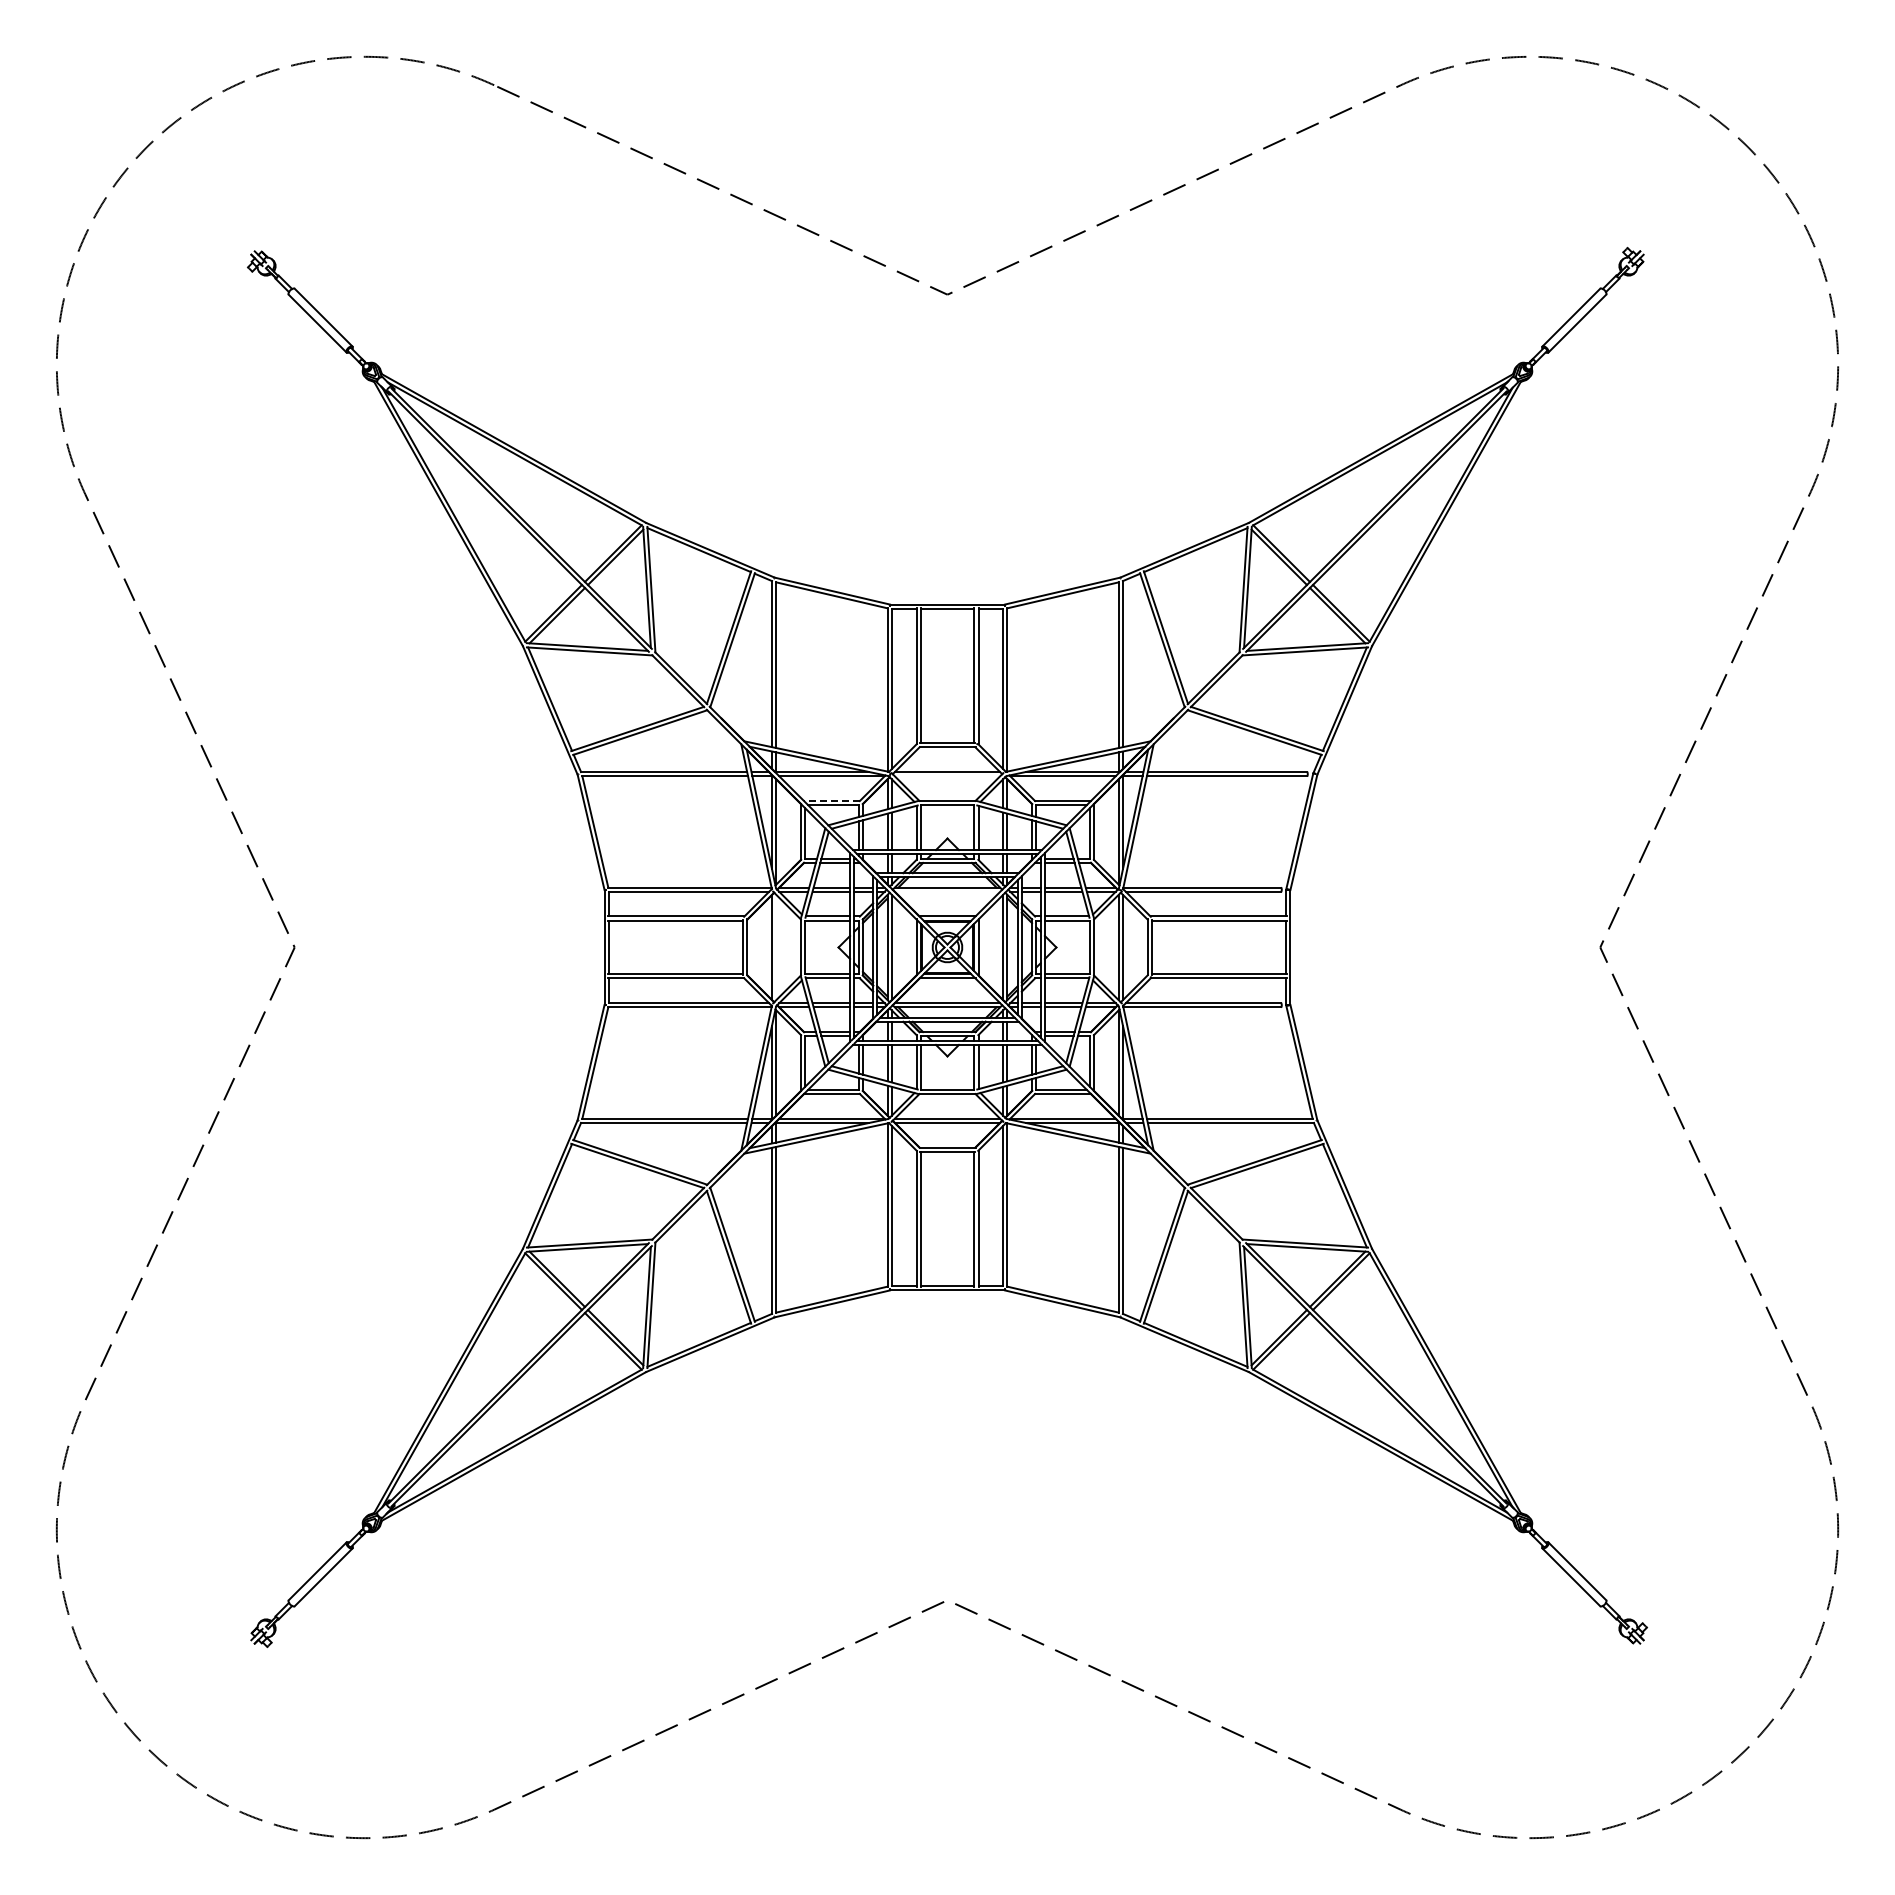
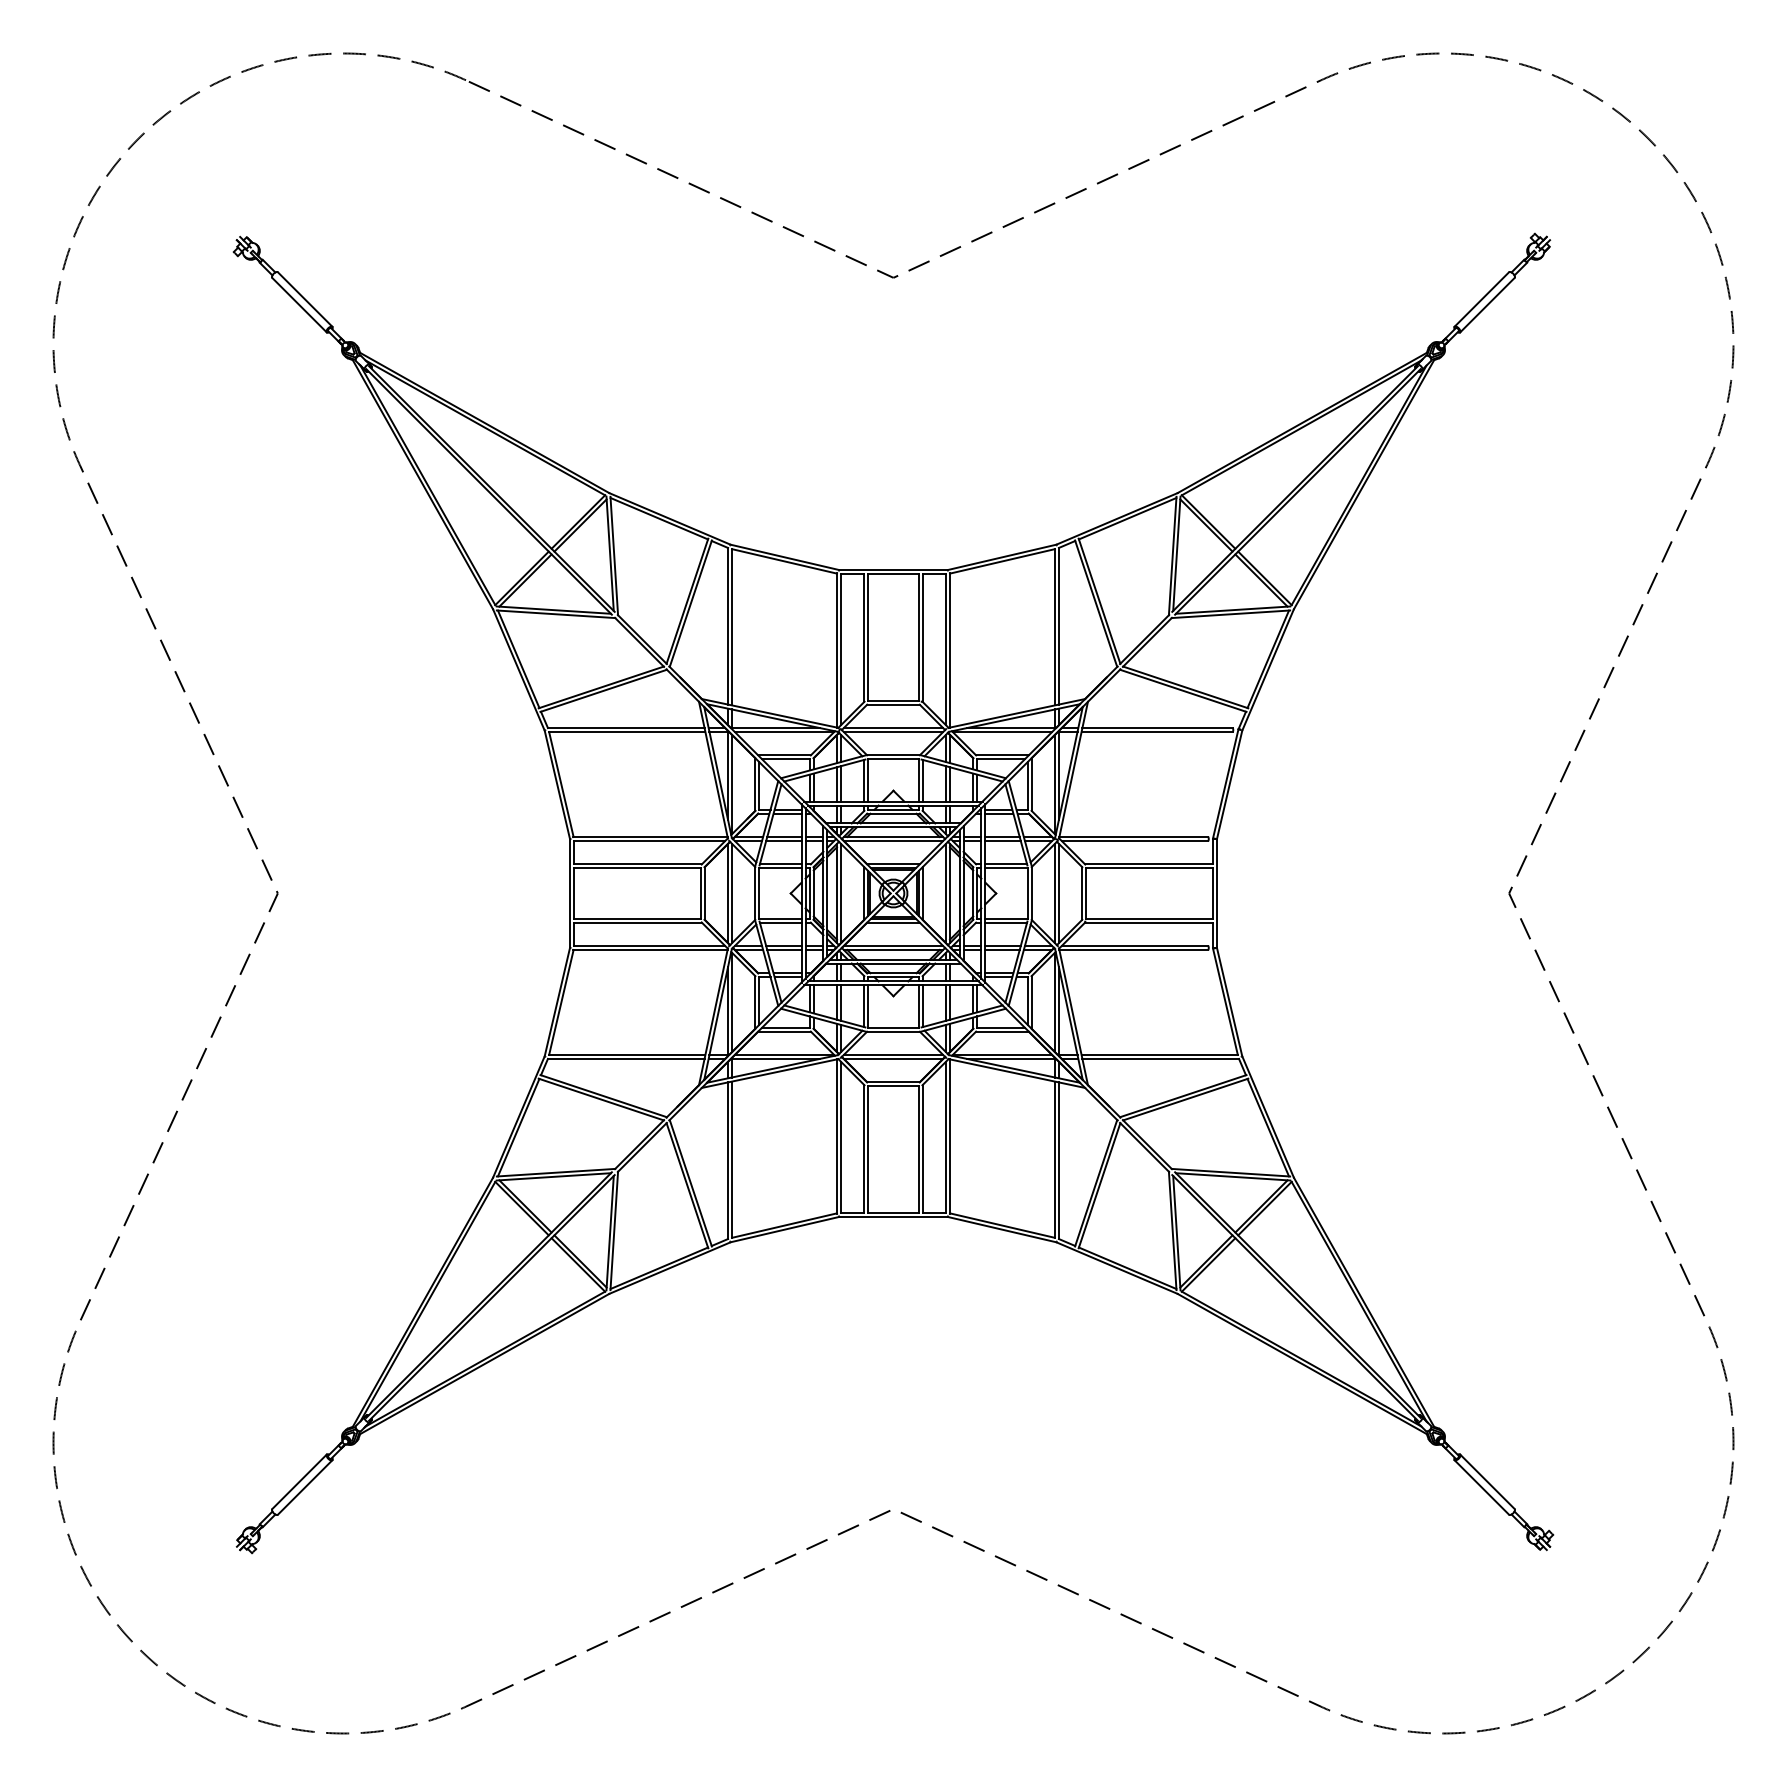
line: (947, 776) -> (893, 732), added
line: (831, 800) -> (784, 754), dashed -> solid
line: (947, 891) -> (893, 840), added
line: (776, 947) -> (732, 893), added

